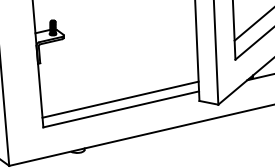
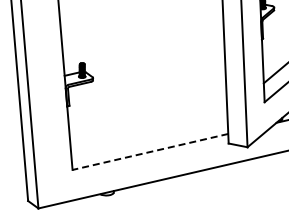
line: (120, 99) -> (149, 142), removed
line: (121, 108) -> (150, 151), solid -> dashed

